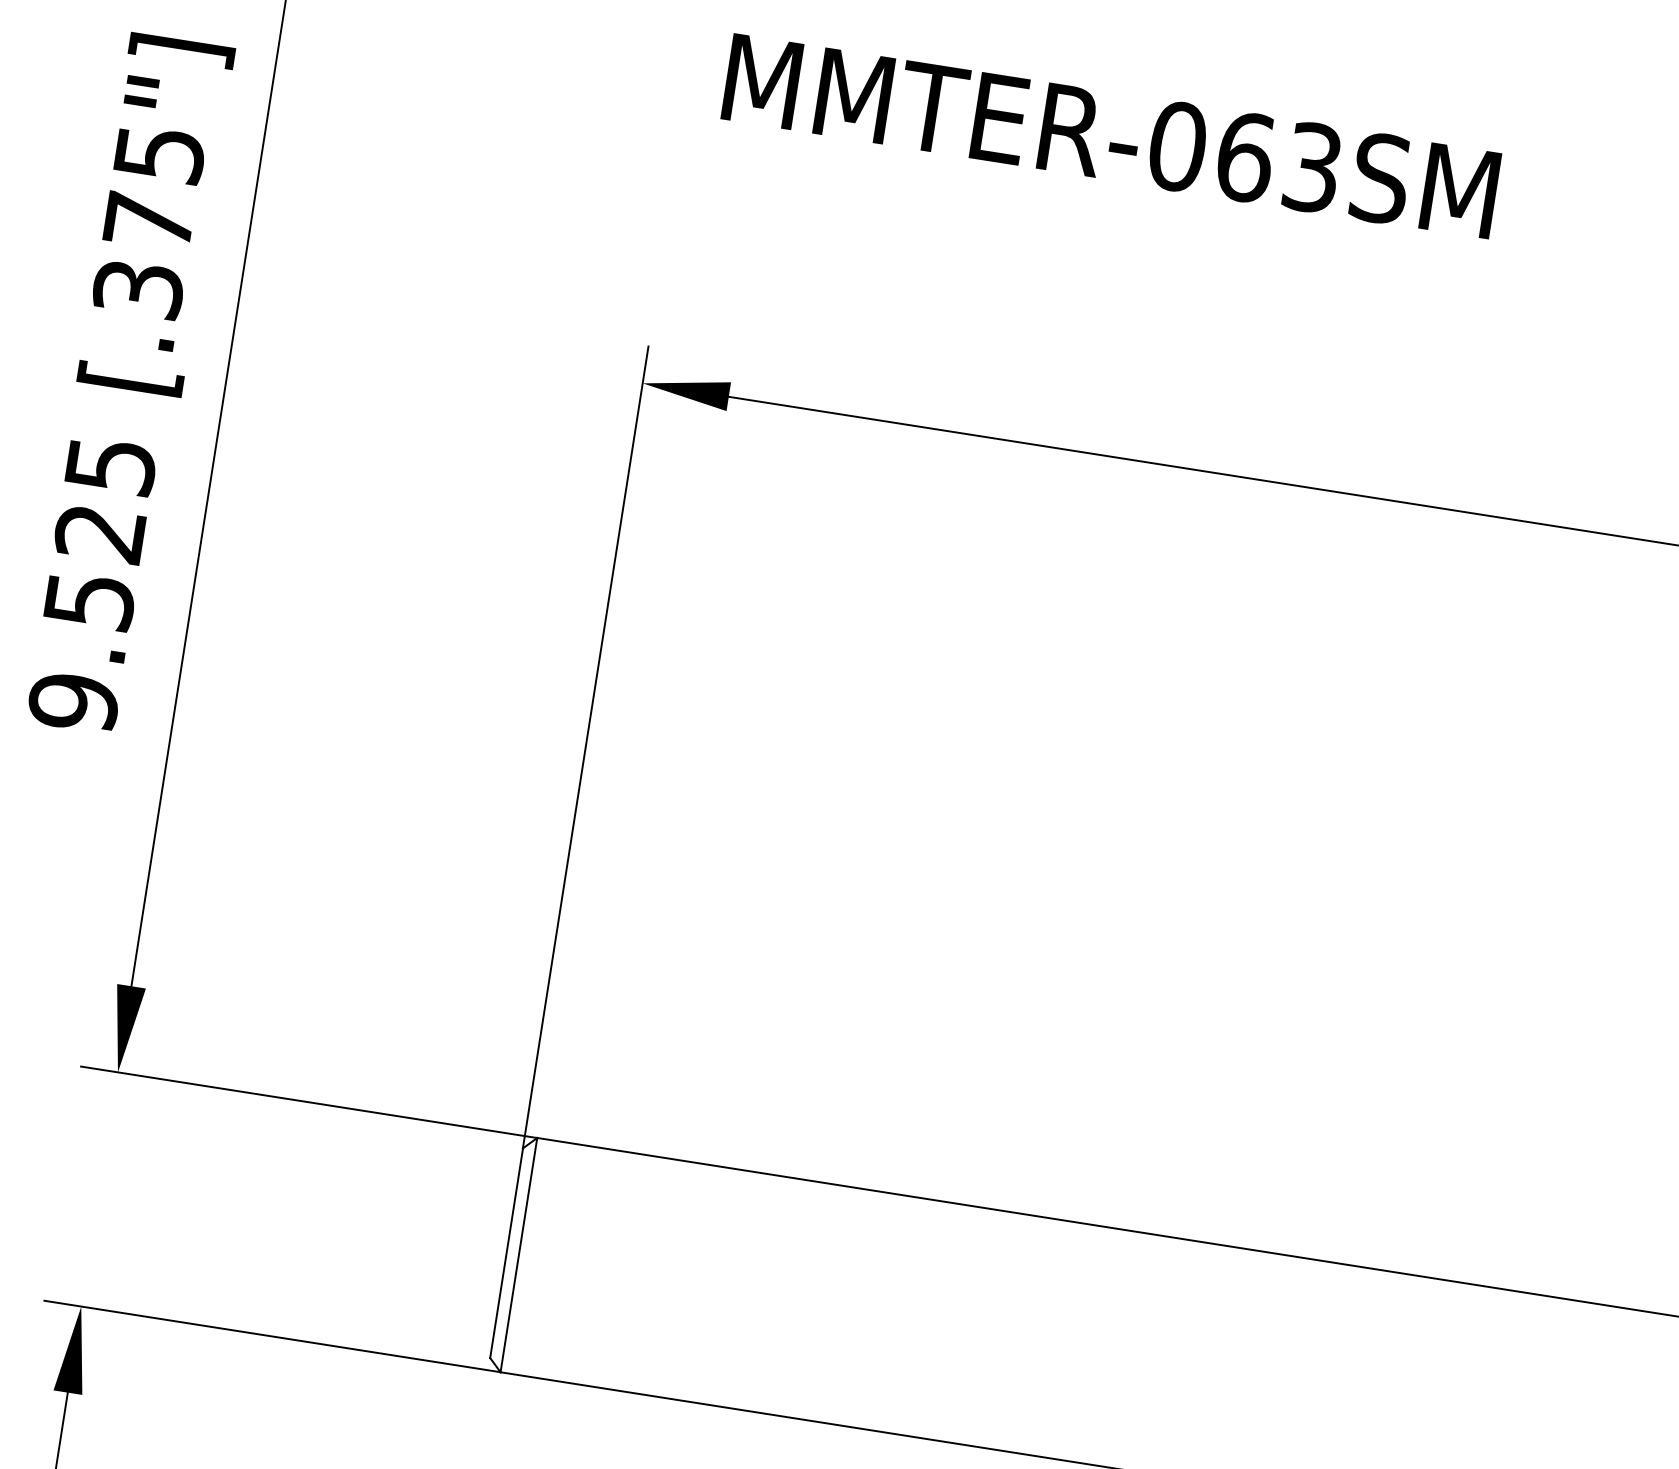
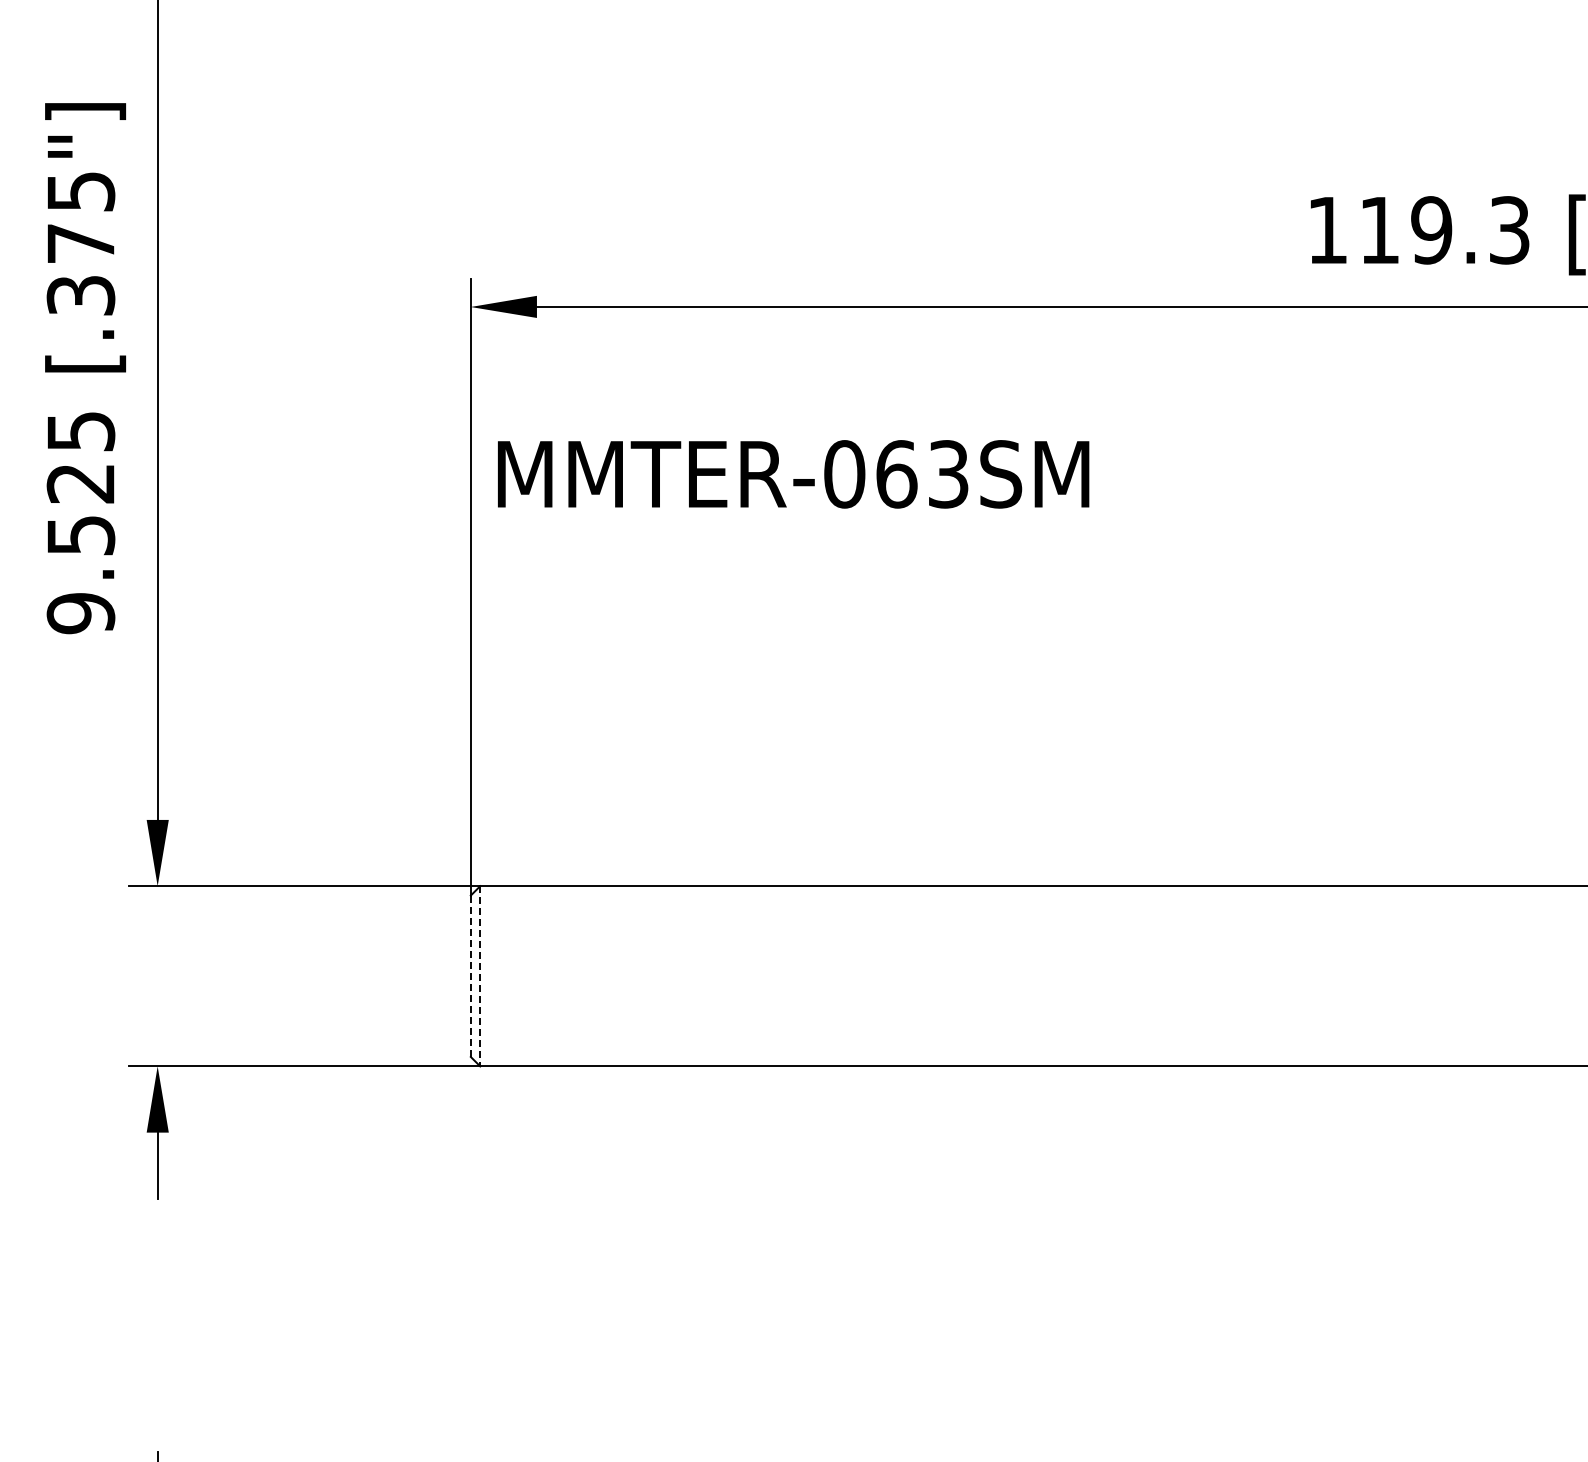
text: (1111, 136) -> (793, 474), moved
line: (506, 1253) -> (470, 976), solid -> dashed
line: (519, 1255) -> (480, 976), solid -> dashed

